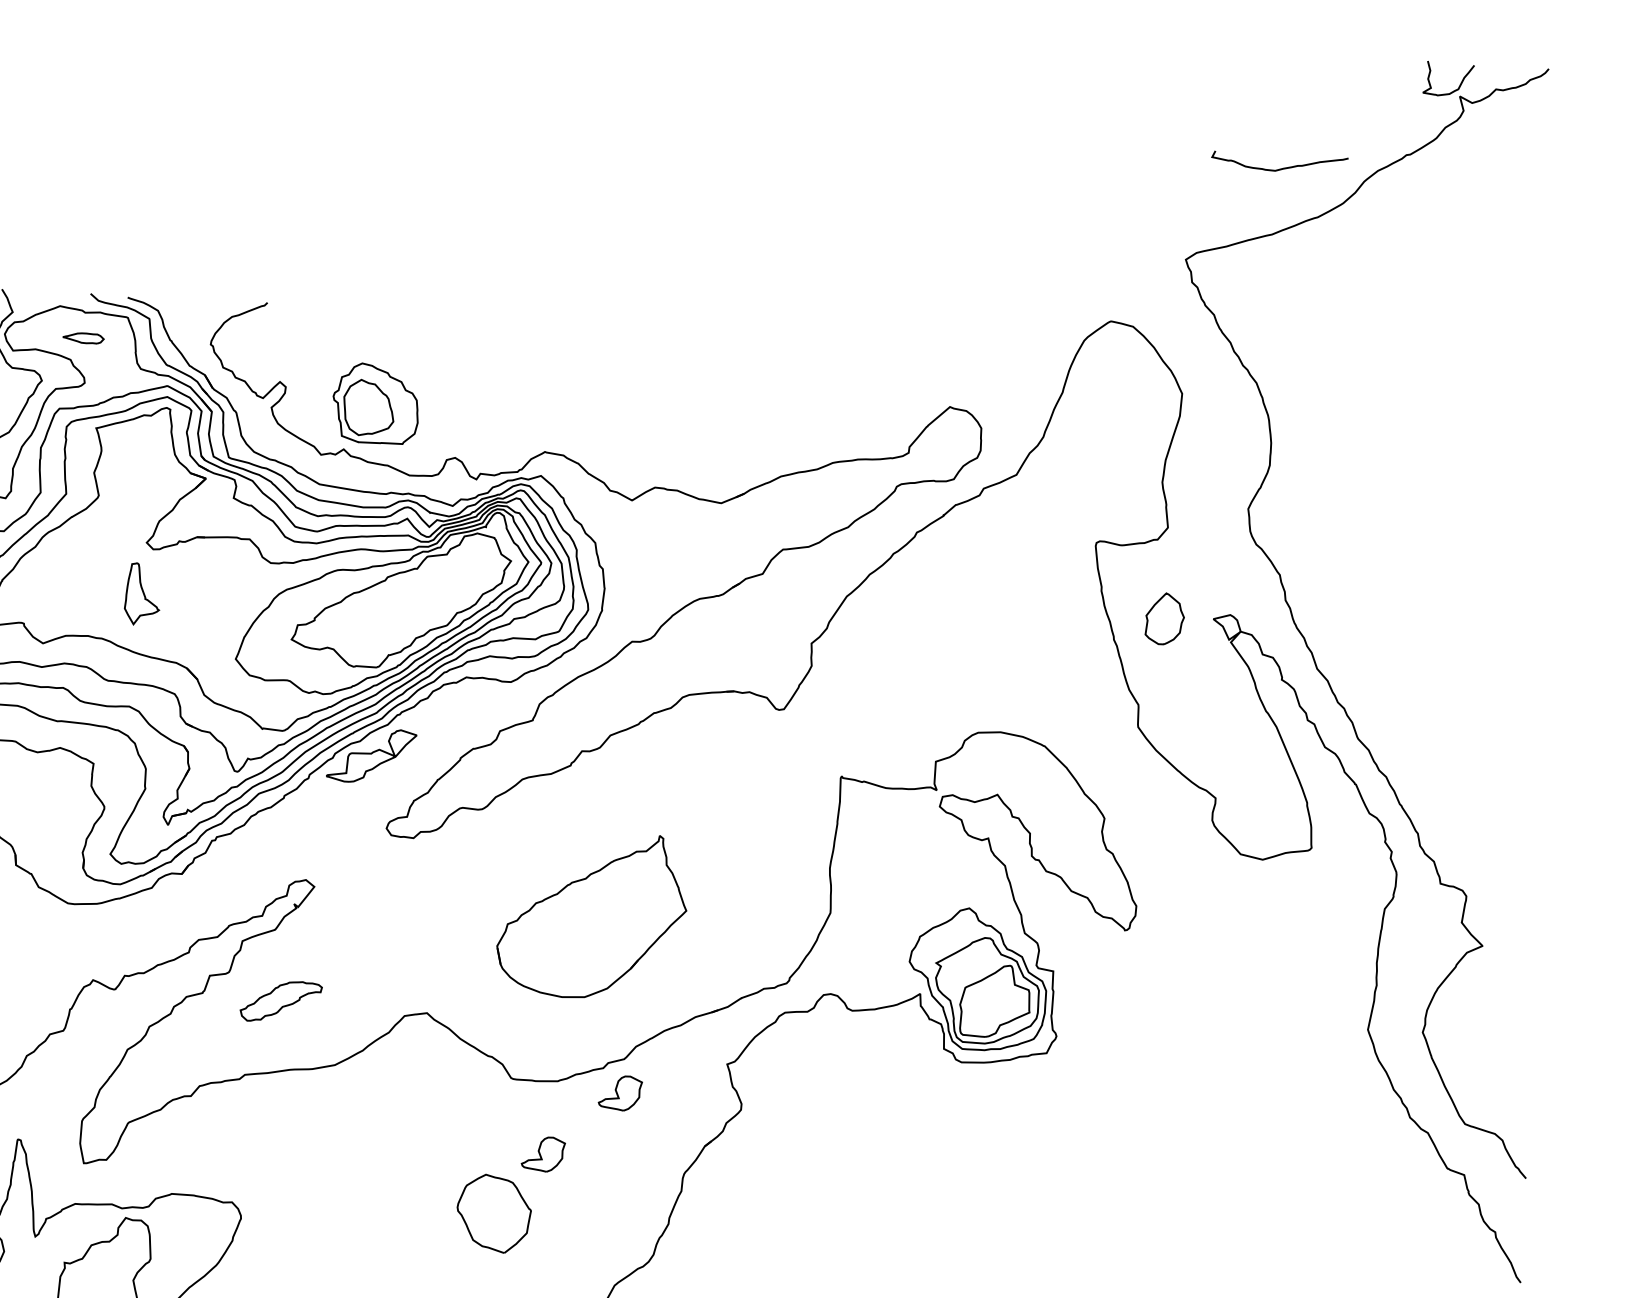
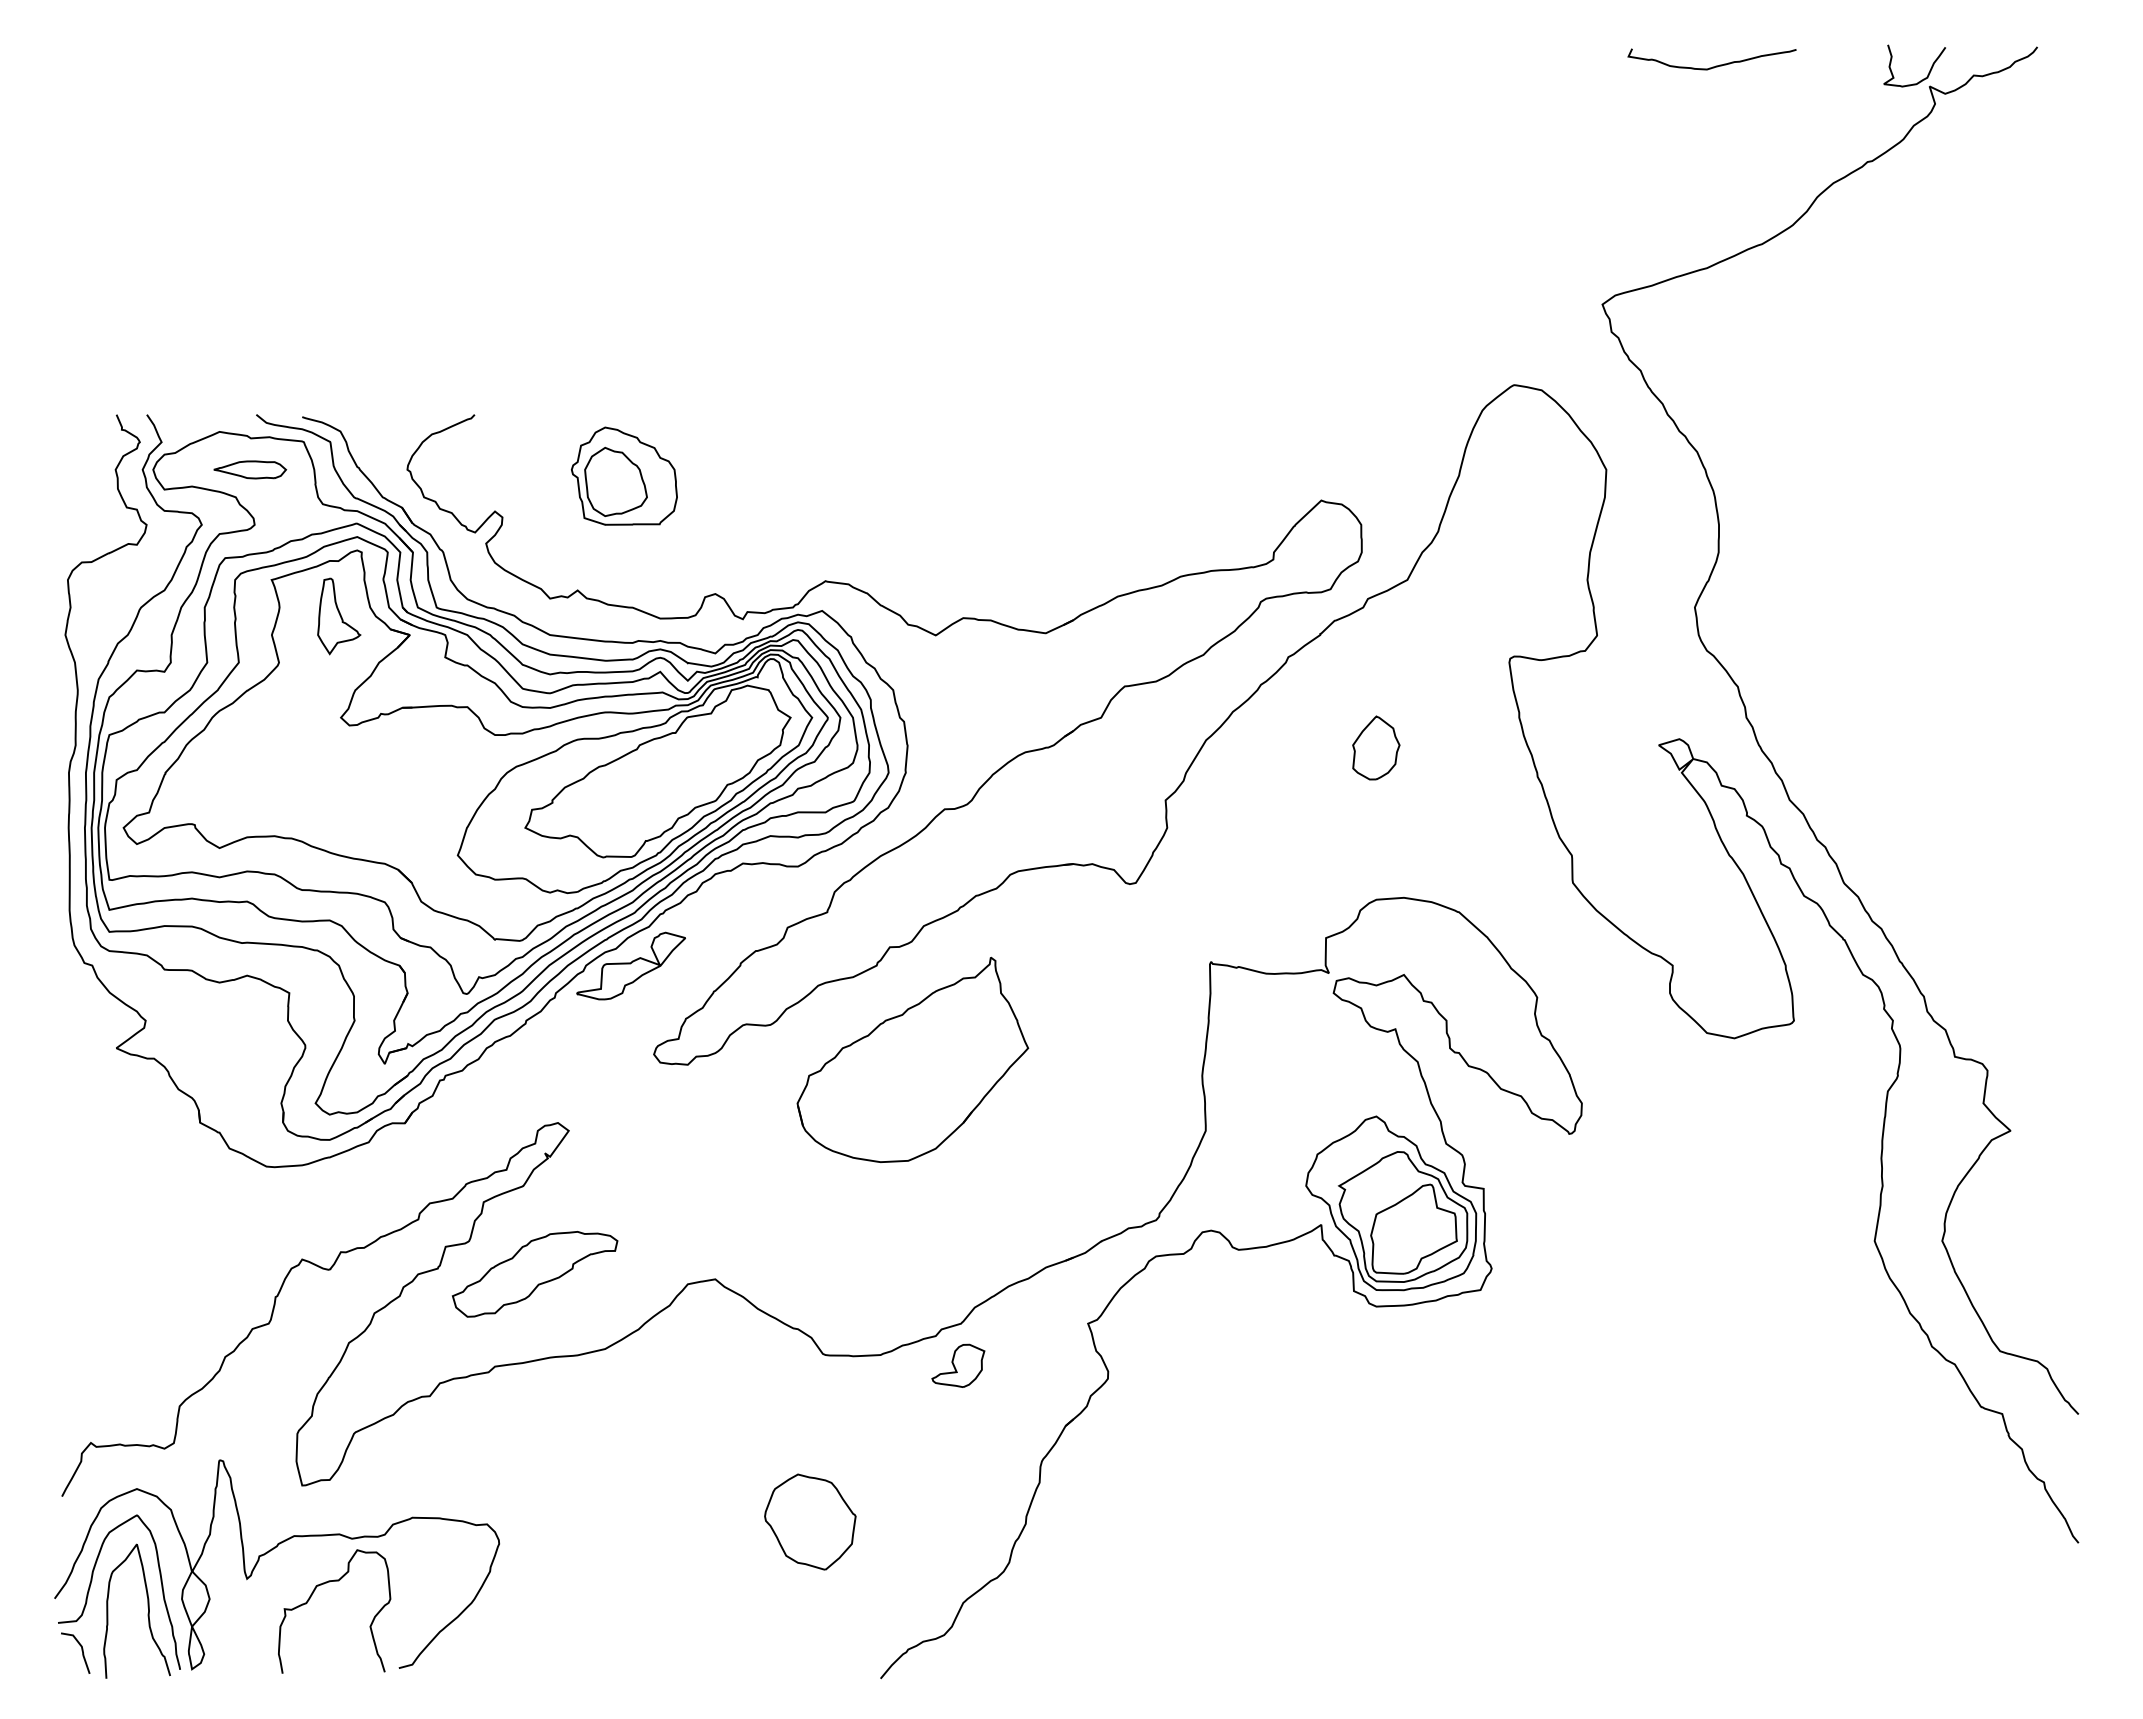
curve: (1279, 168) -> (1712, 66), moved
part: (83, 337) -> (250, 469), size x1.43
part: (376, 403) -> (624, 475), moved
part: (142, 594) -> (339, 616), moved
part: (1165, 618) -> (1376, 747), moved
part: (592, 915) -> (912, 1059), moved
part: (280, 1001) -> (534, 1274), size x1.67
part: (543, 1154) -> (867, 1445), removed

